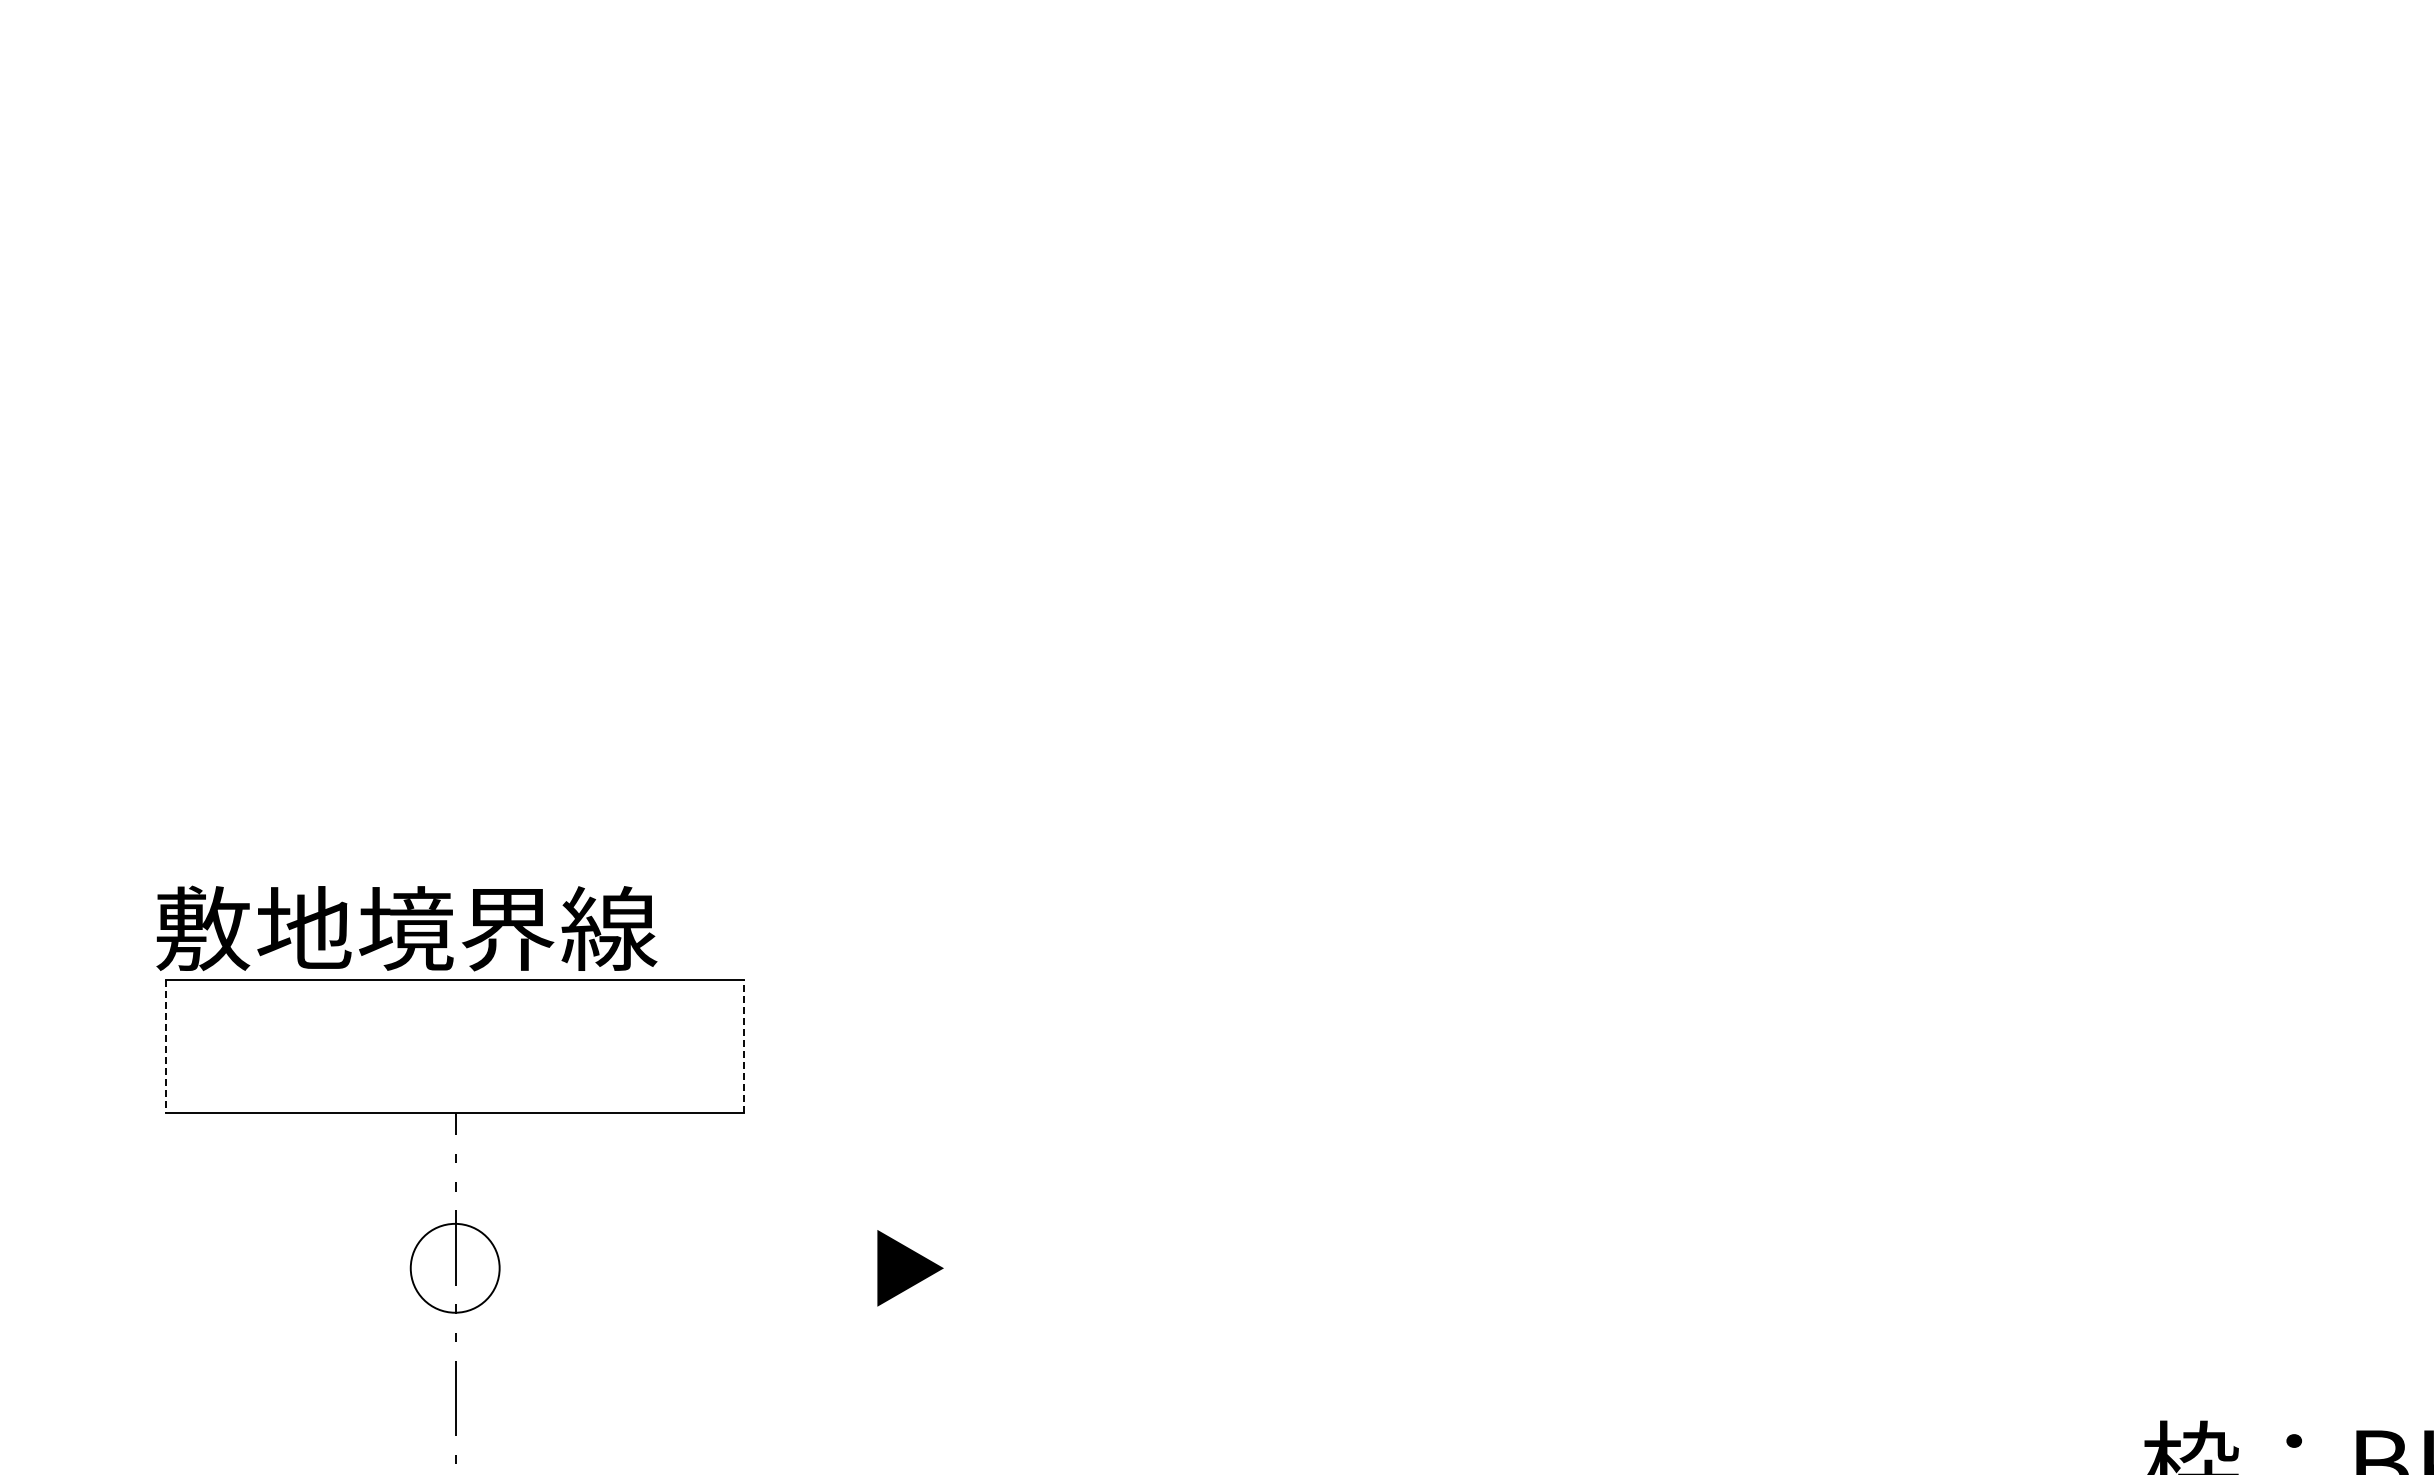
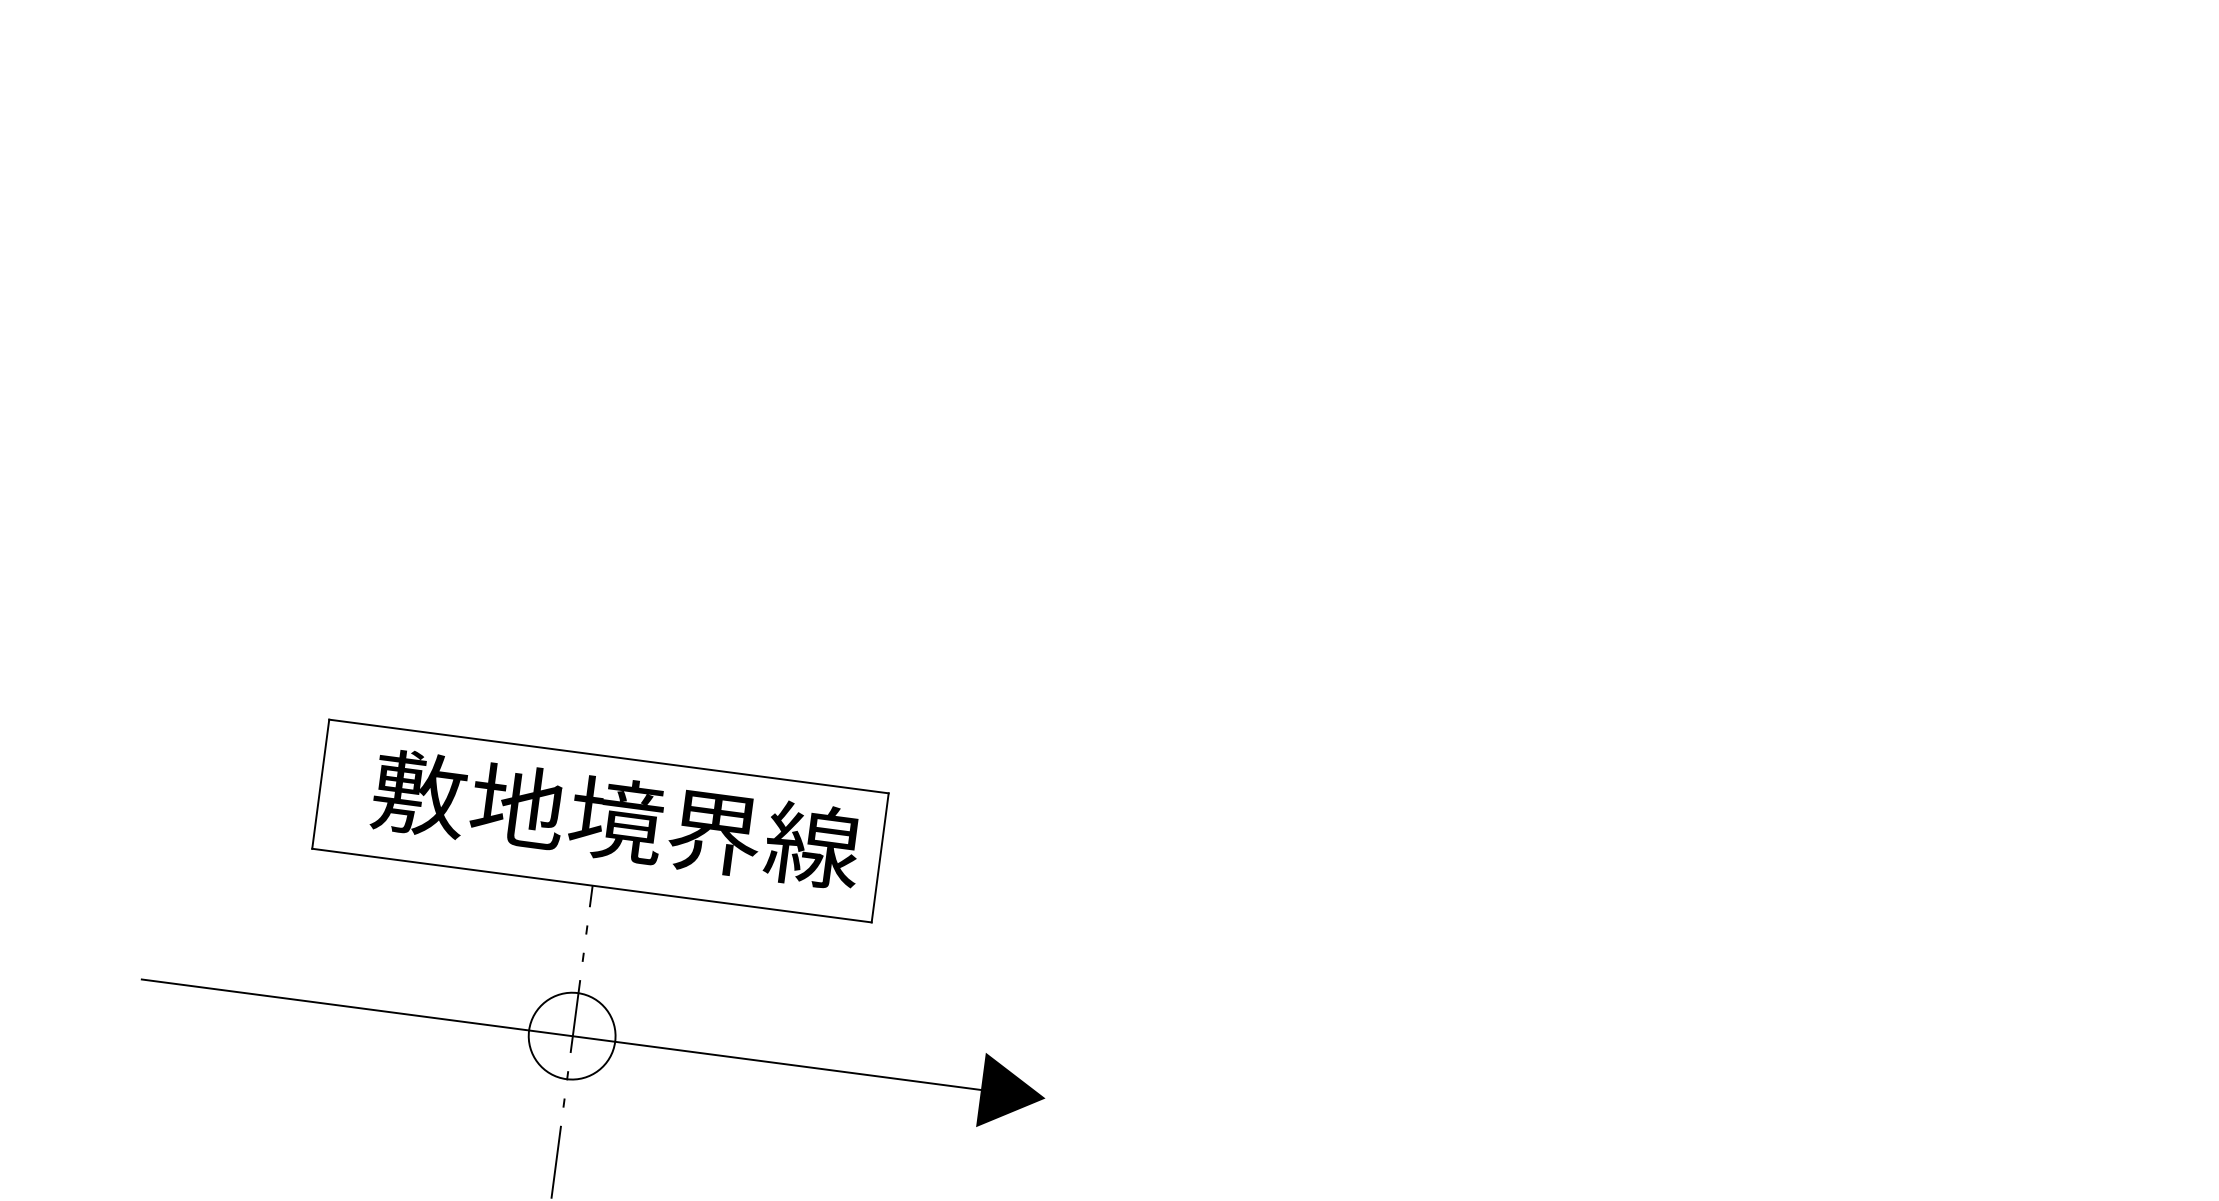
text: (406, 928) -> (616, 819), moved
line: (166, 1046) -> (320, 784), dashed -> solid
line: (744, 1046) -> (880, 858), dashed -> solid
line: (454, 1268) -> (571, 1036), added

